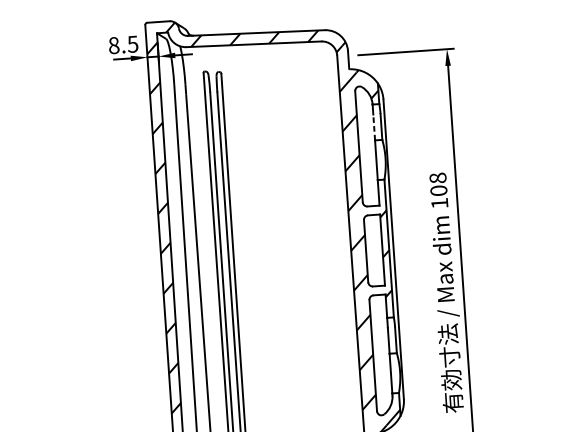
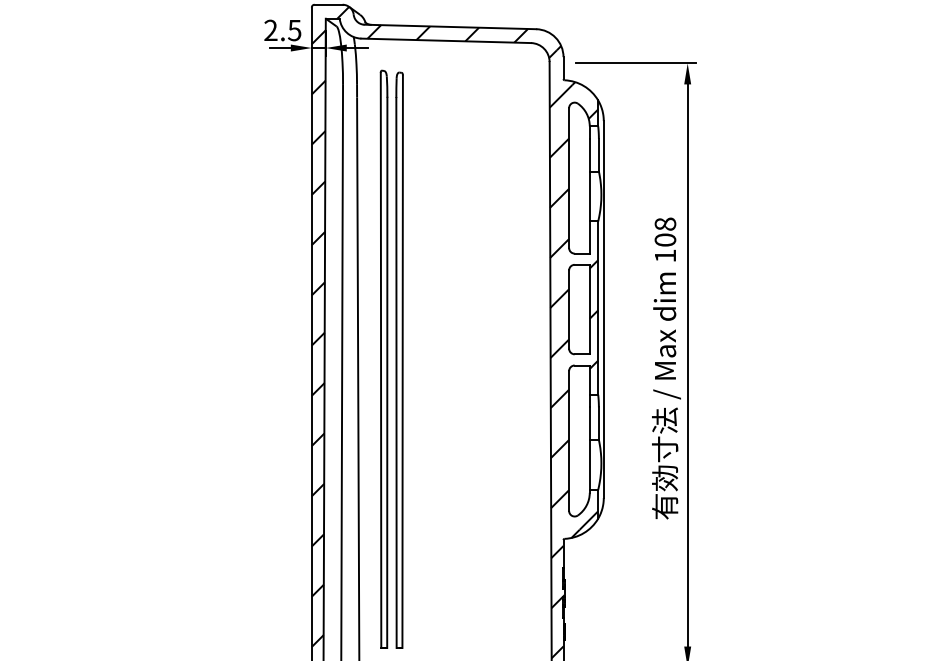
text: (113, 45) -> (270, 30), 8.5 -> 2.5
line: (373, 126) -> (589, 154), dashed -> solid

